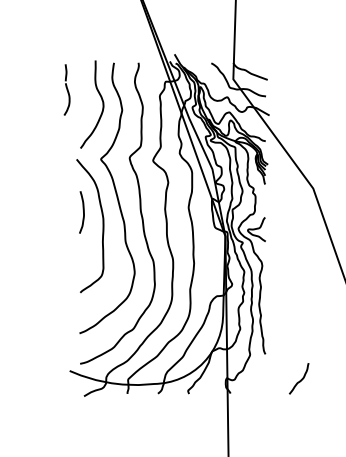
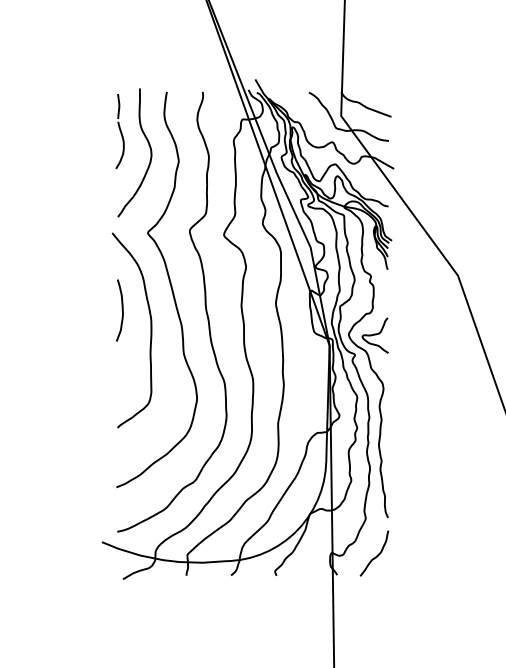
part: (66, 89) -> (119, 130), moved
curve: (300, 379) -> (376, 554), moved

